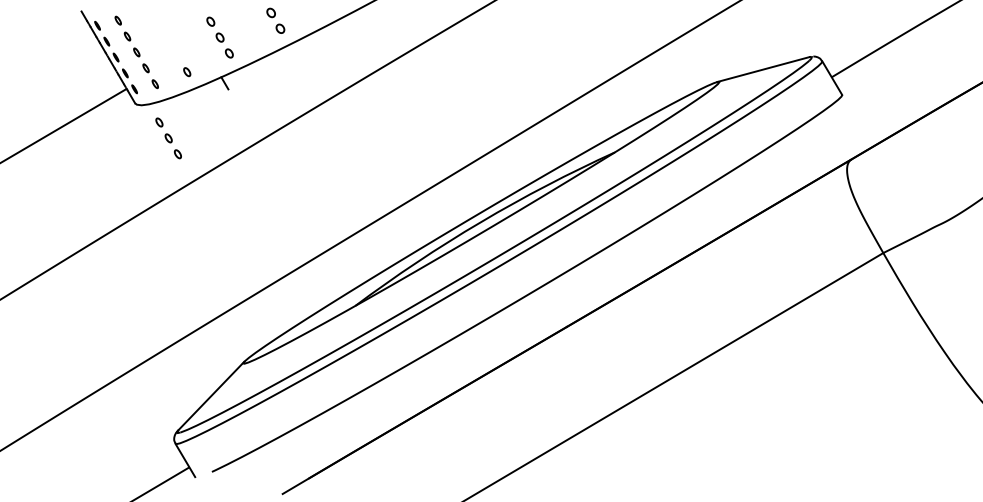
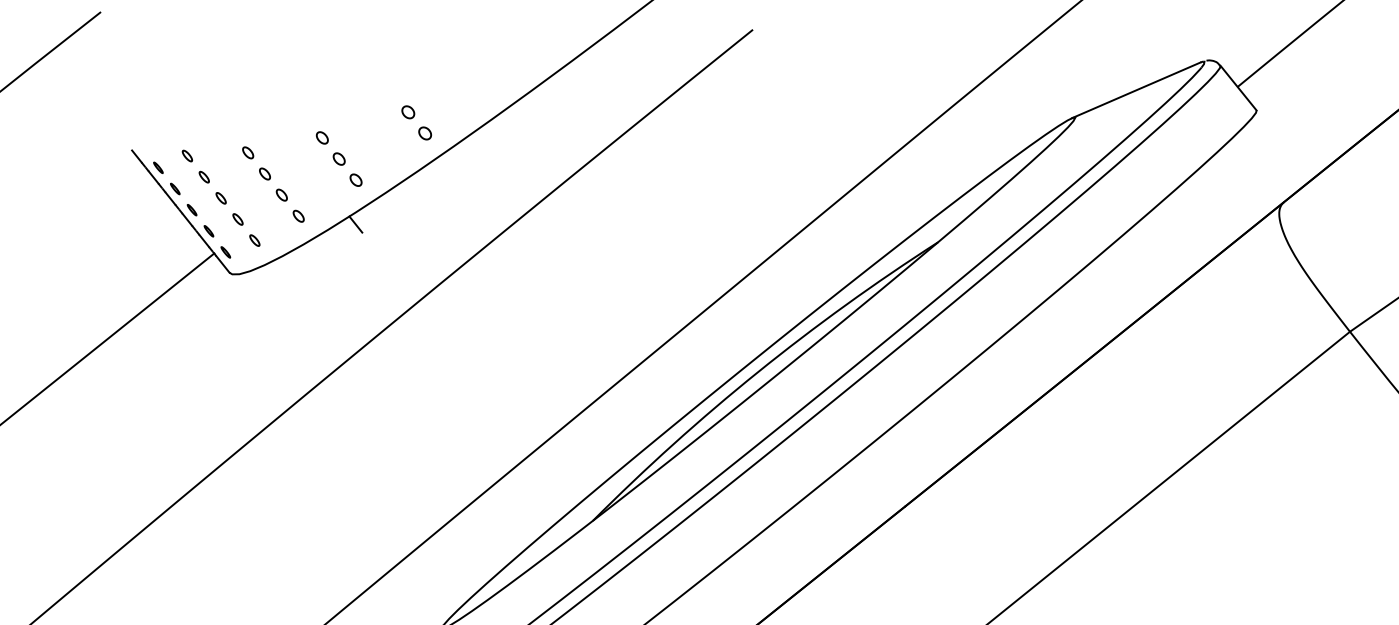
part: (168, 138) -> (264, 174), moved

